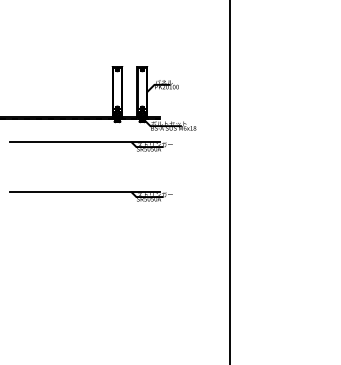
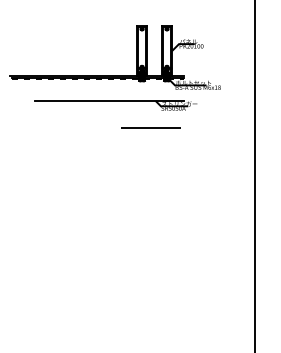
line: (127, 169) -> (152, 128), added
part: (90, 196) -> (115, 155), removed

